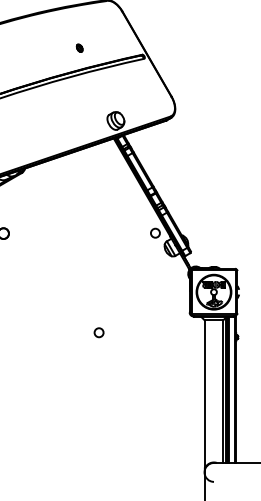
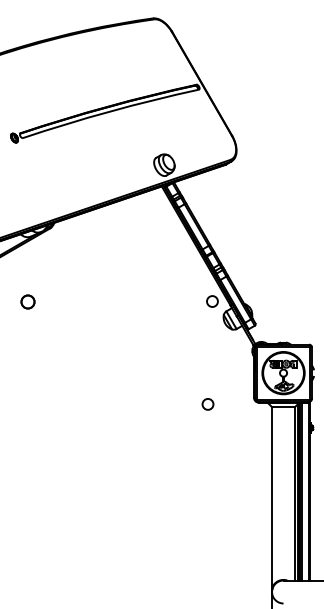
part: (79, 47) -> (120, 76), removed
circle: (98, 332) -> (207, 404), moved

